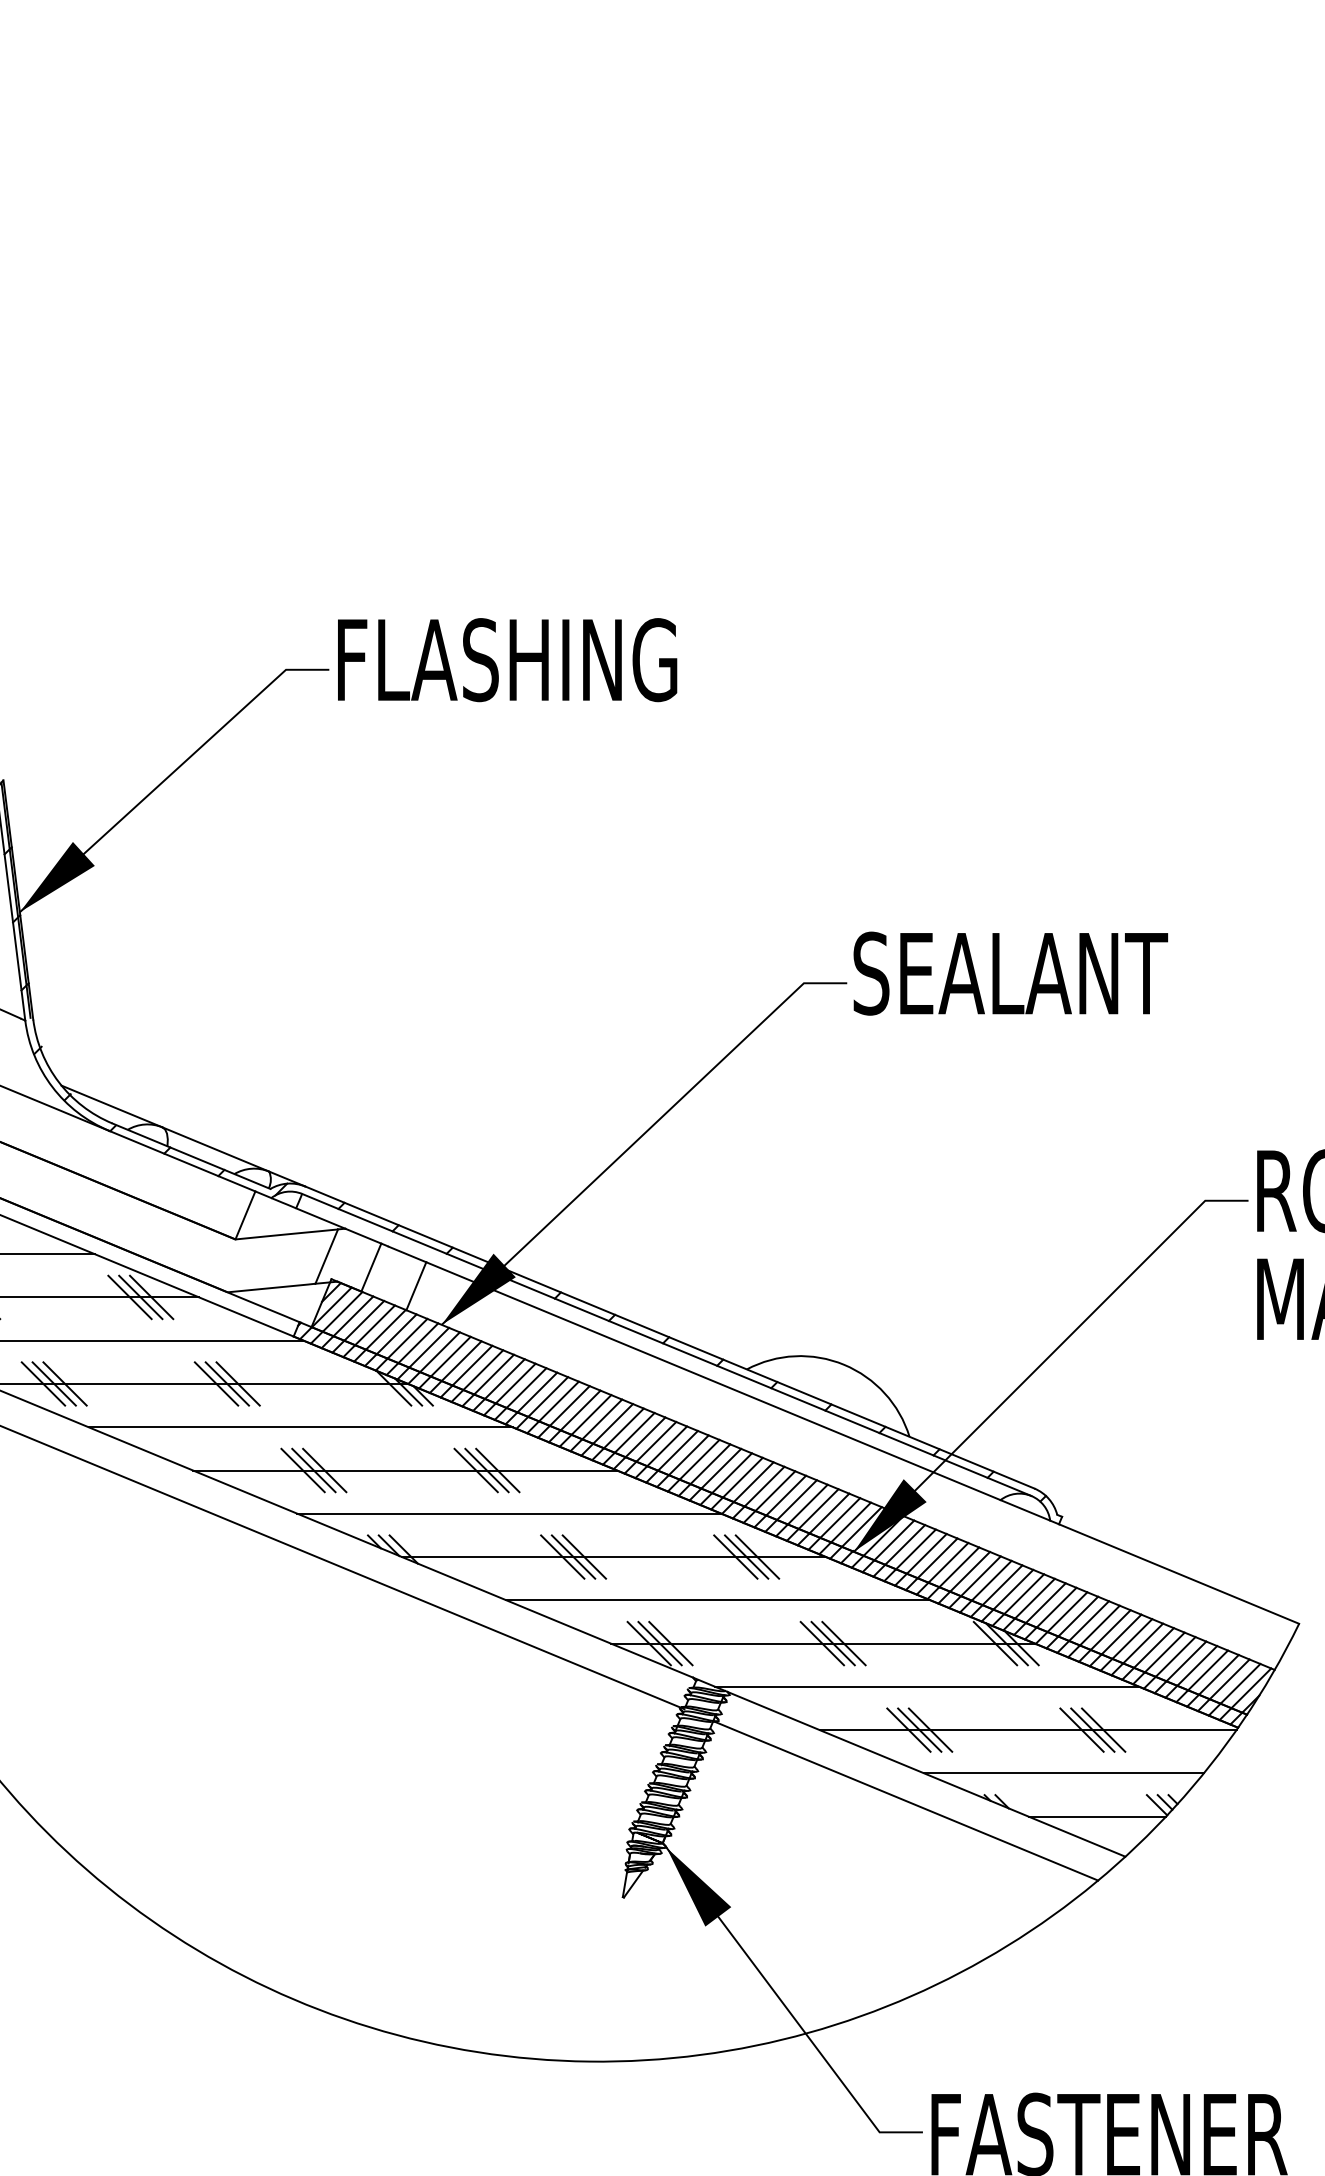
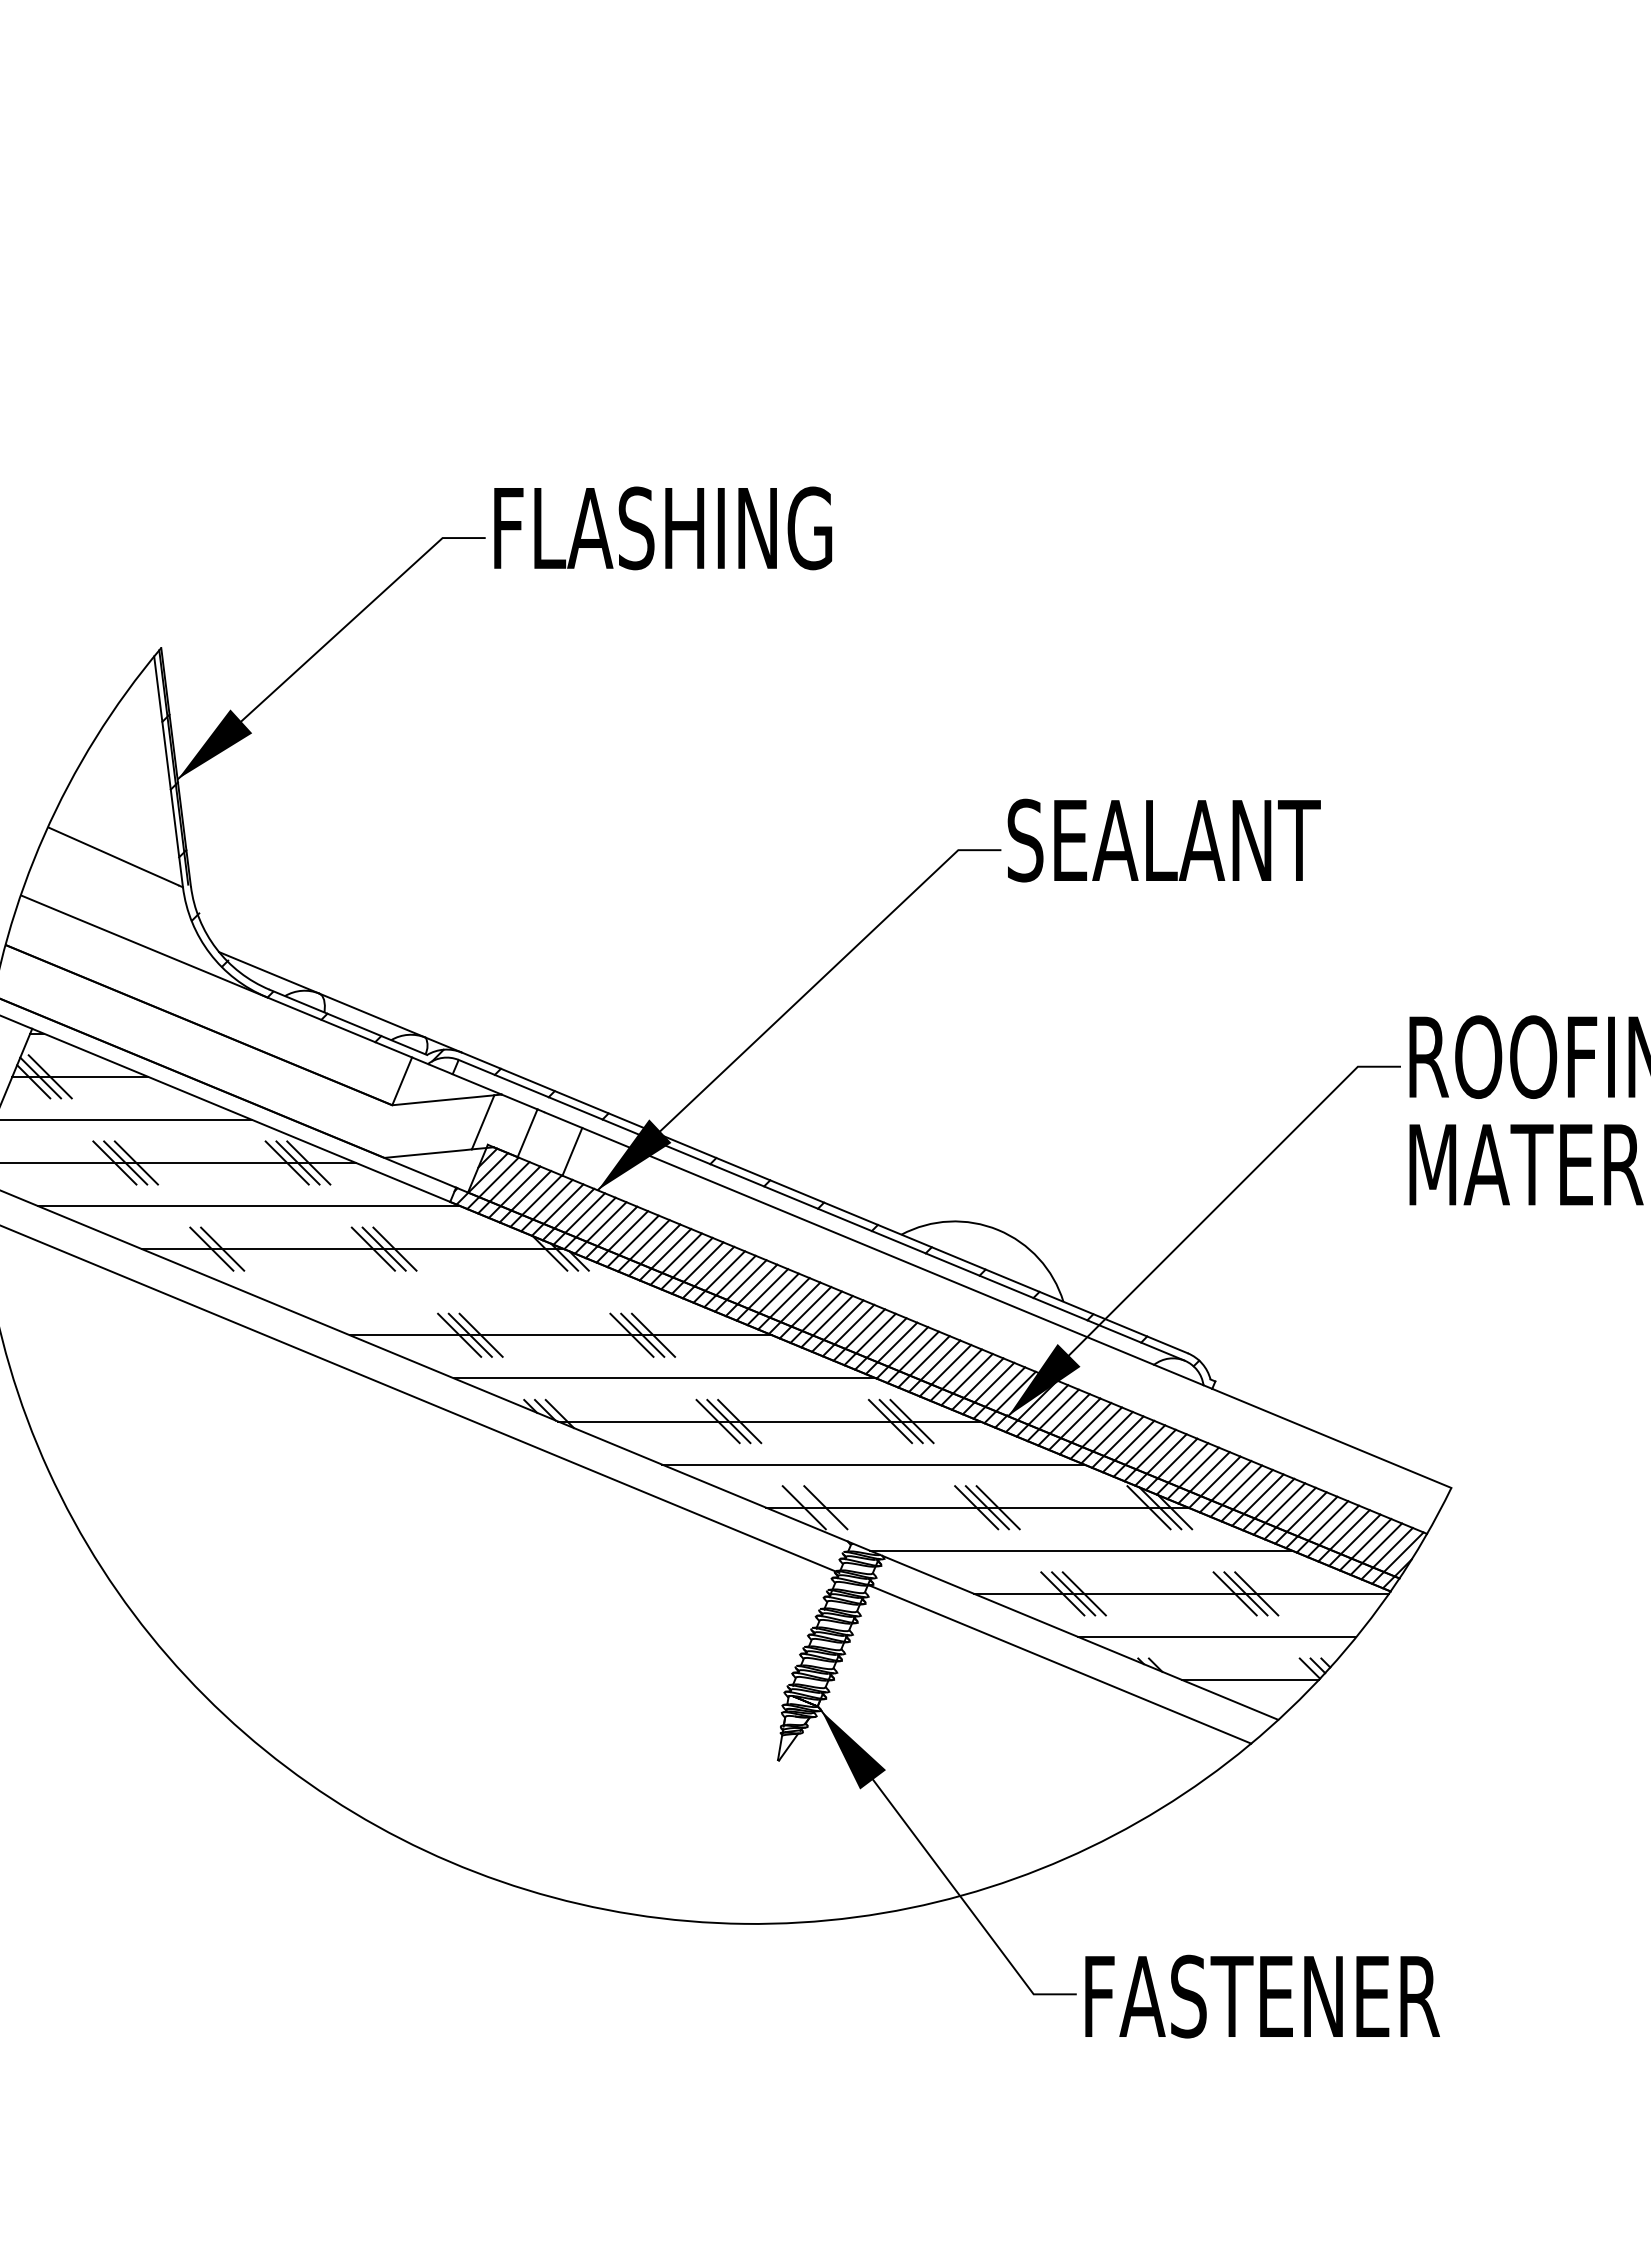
line: (42, 1383) -> (200, 1248), removed
line: (299, 1427) -> (456, 1292), removed
line: (659, 1643) -> (814, 1507), removed

